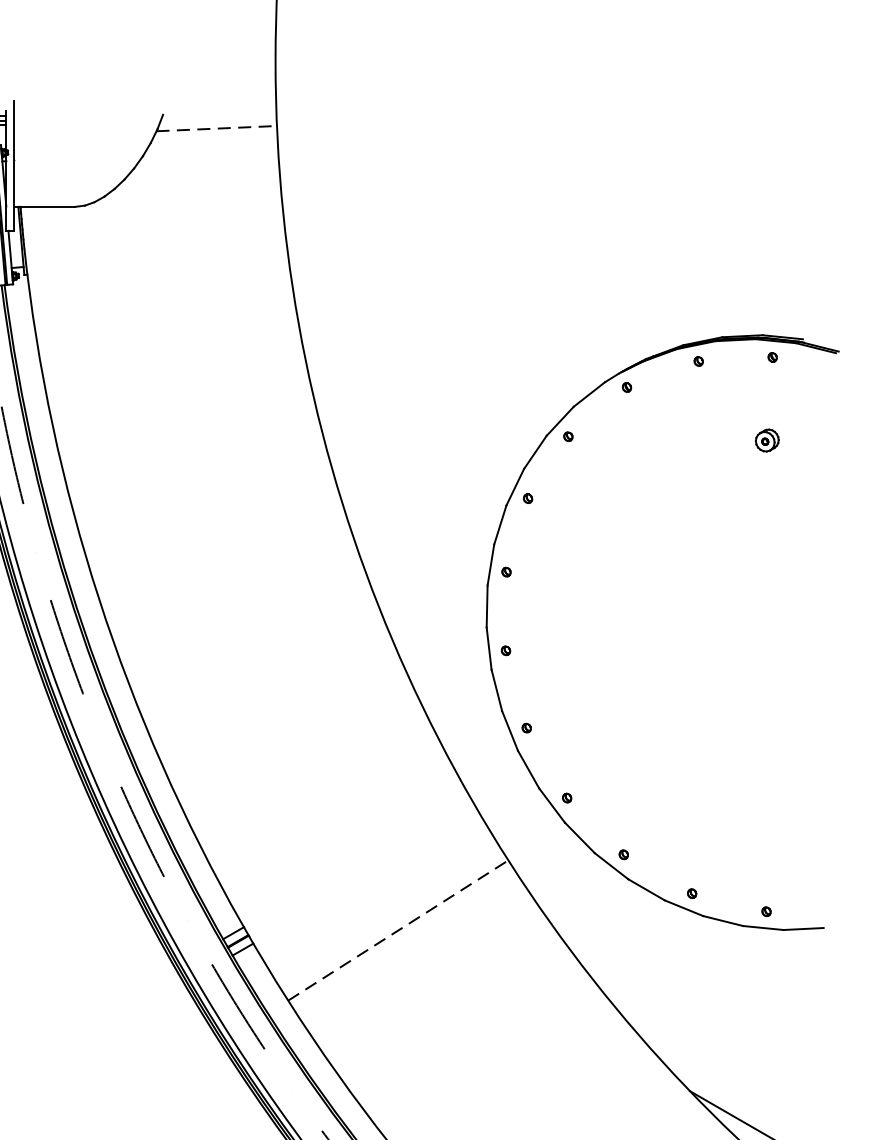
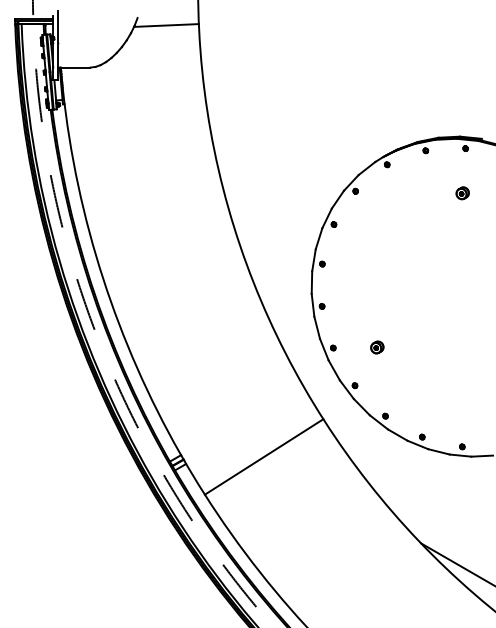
line: (216, 128) -> (166, 25), dashed -> solid
part: (608, 727) -> (377, 347), added
line: (398, 929) -> (264, 456), dashed -> solid

